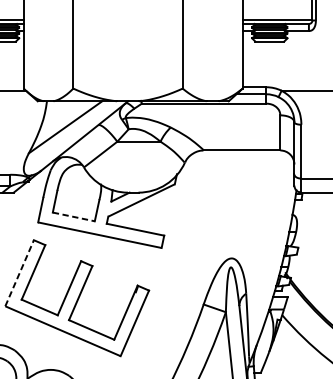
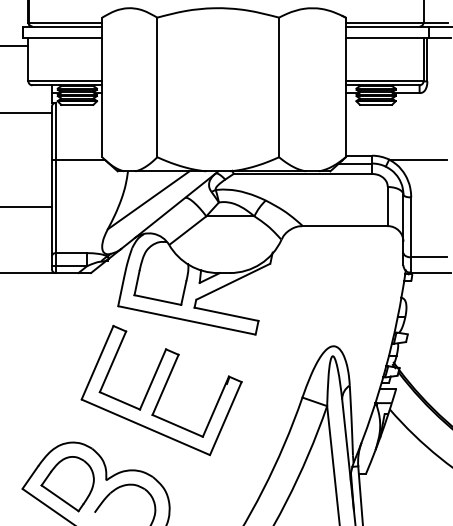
line: (73, 217) -> (157, 300), dashed -> solid
line: (19, 273) -> (97, 362), dashed -> solid

